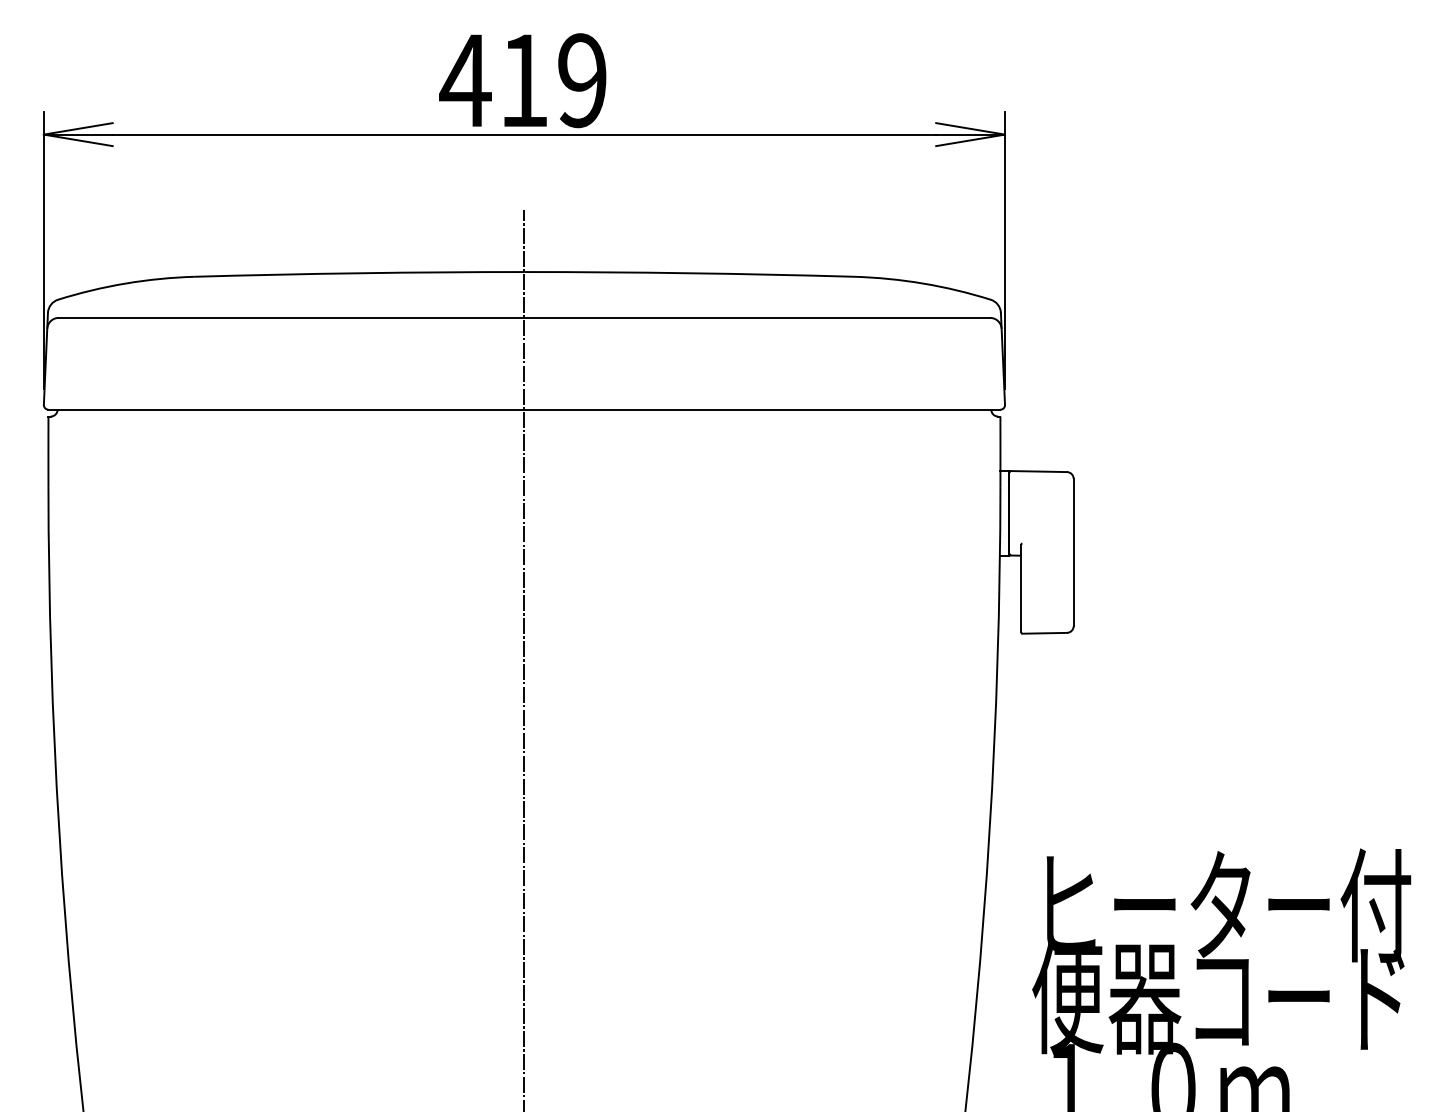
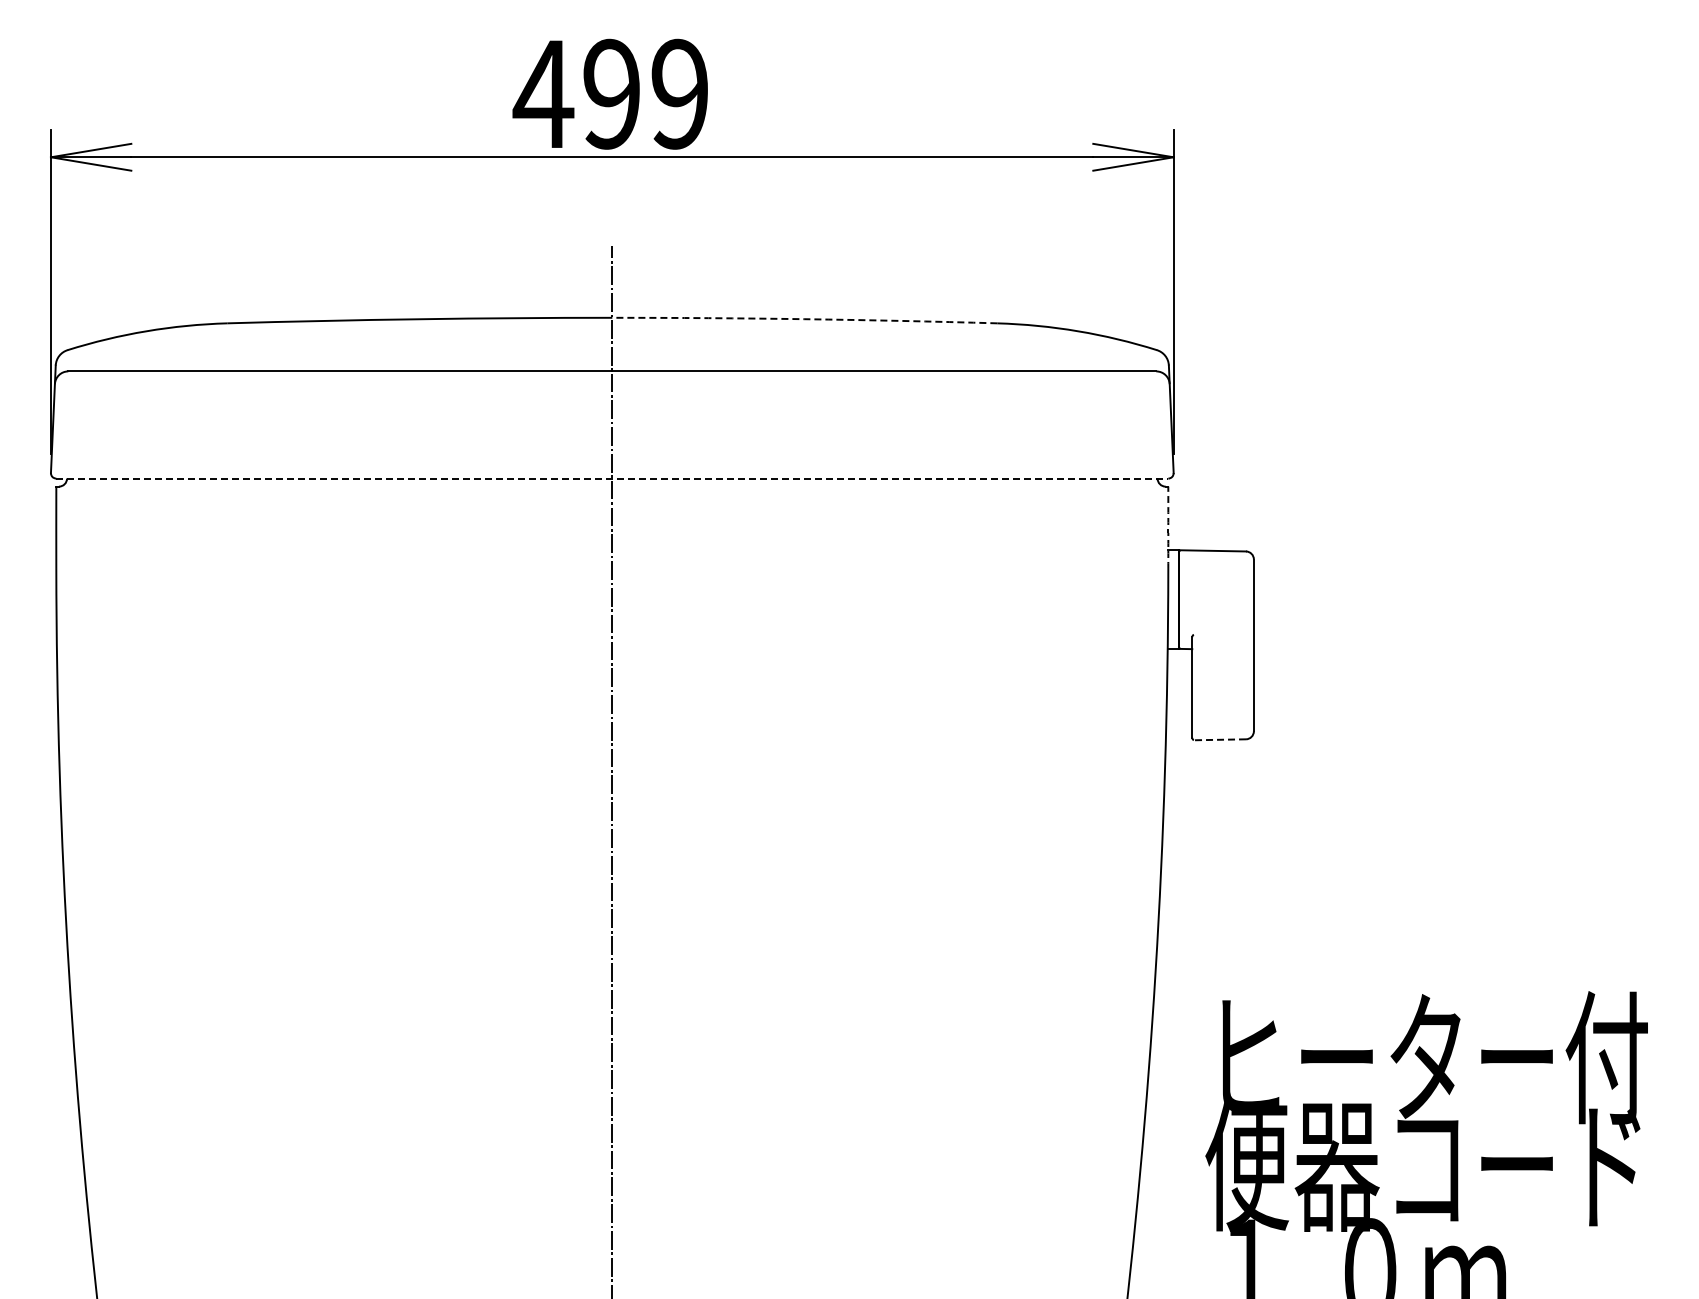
text: (523, 80) -> (611, 93), 419 -> 499
arc: (688, 273) -> (804, 319), solid -> dashed
line: (524, 409) -> (612, 478), solid -> dashed
arc: (1000, 451) -> (1168, 527), solid -> dashed
line: (1044, 633) -> (1219, 739), solid -> dashed

